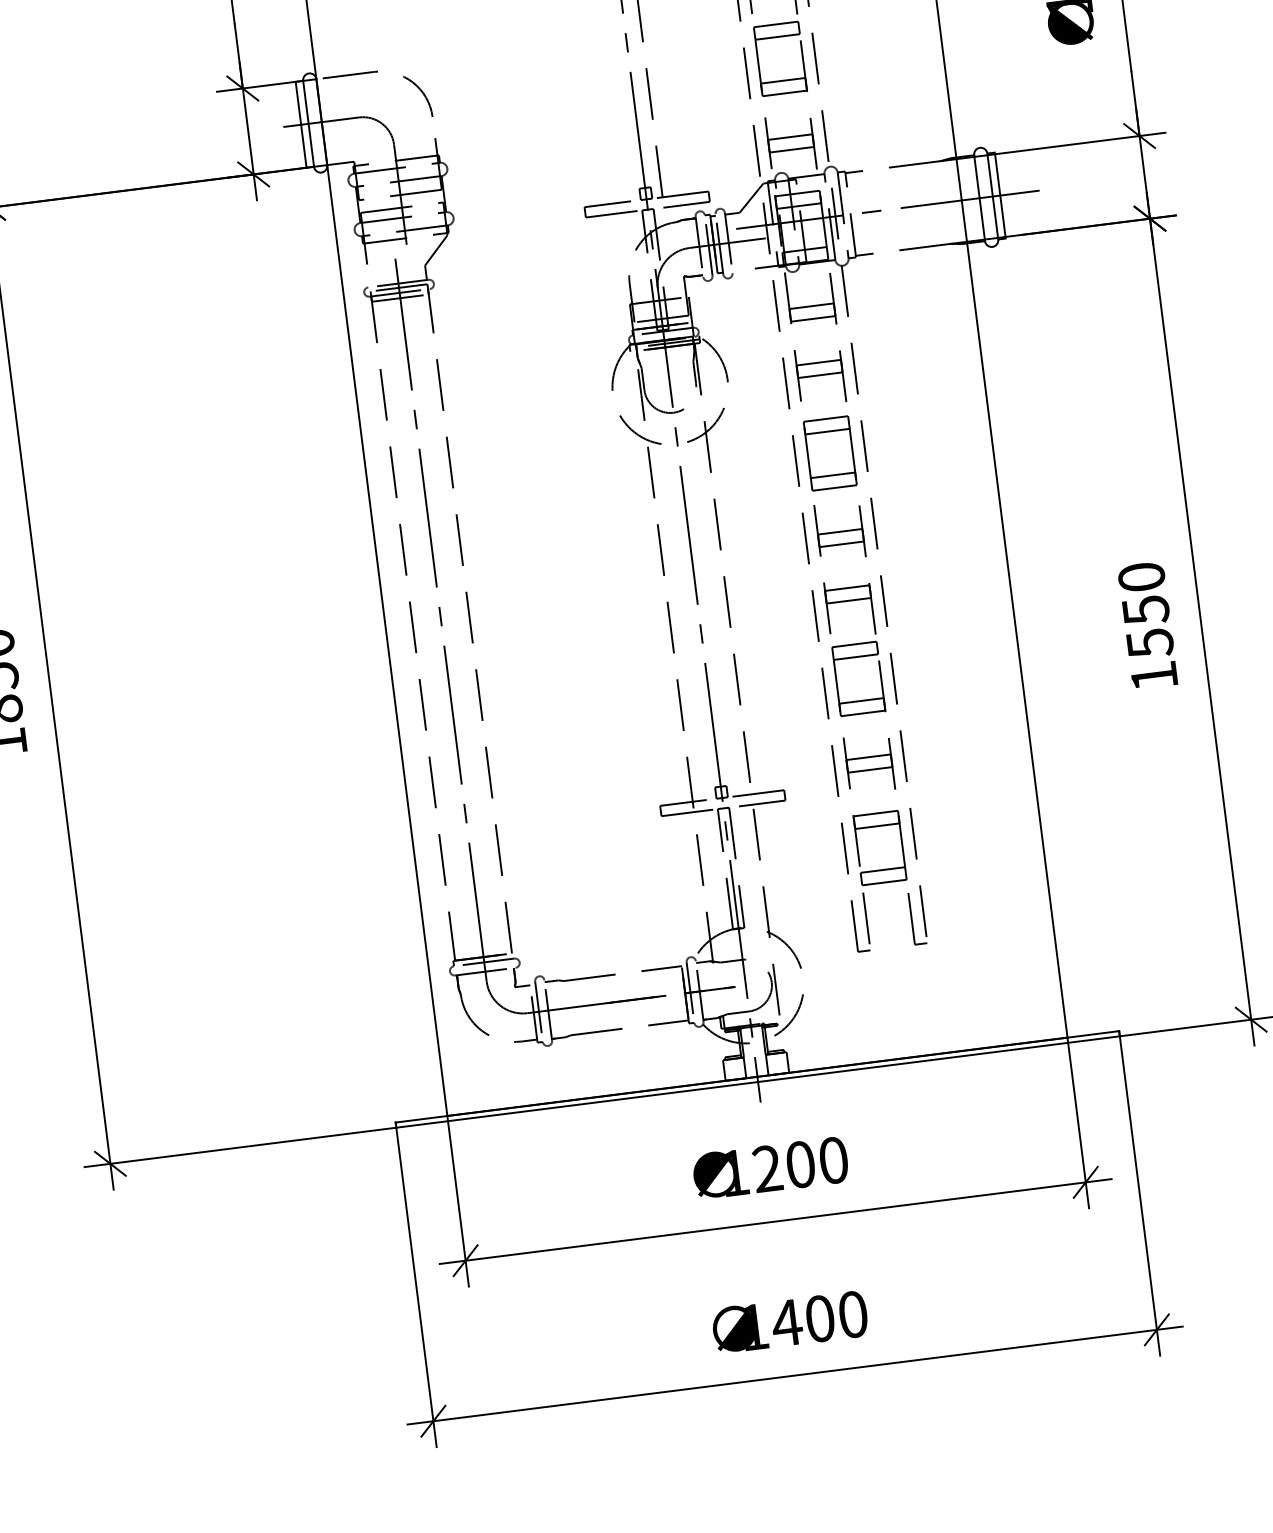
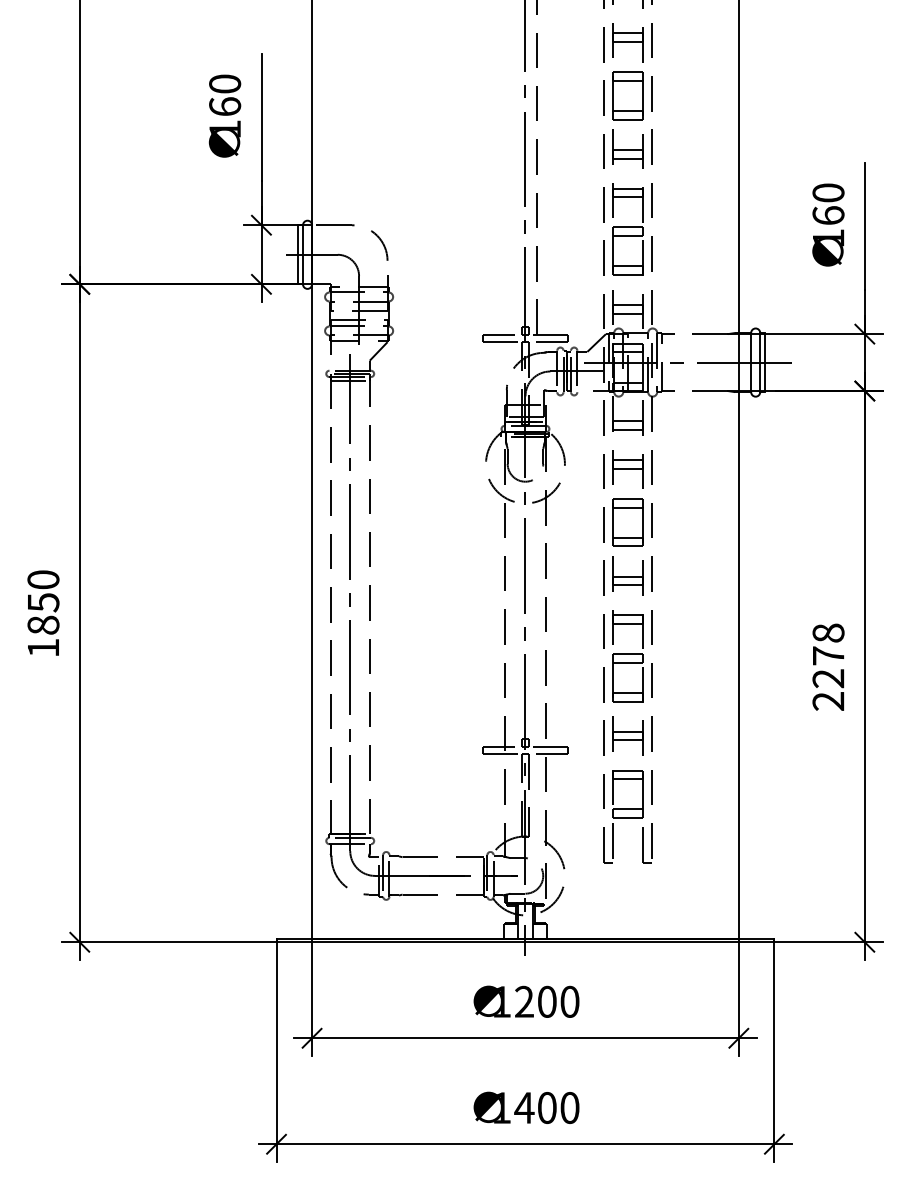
text: (1147, 625) -> (828, 666), 1550 -> 2278

